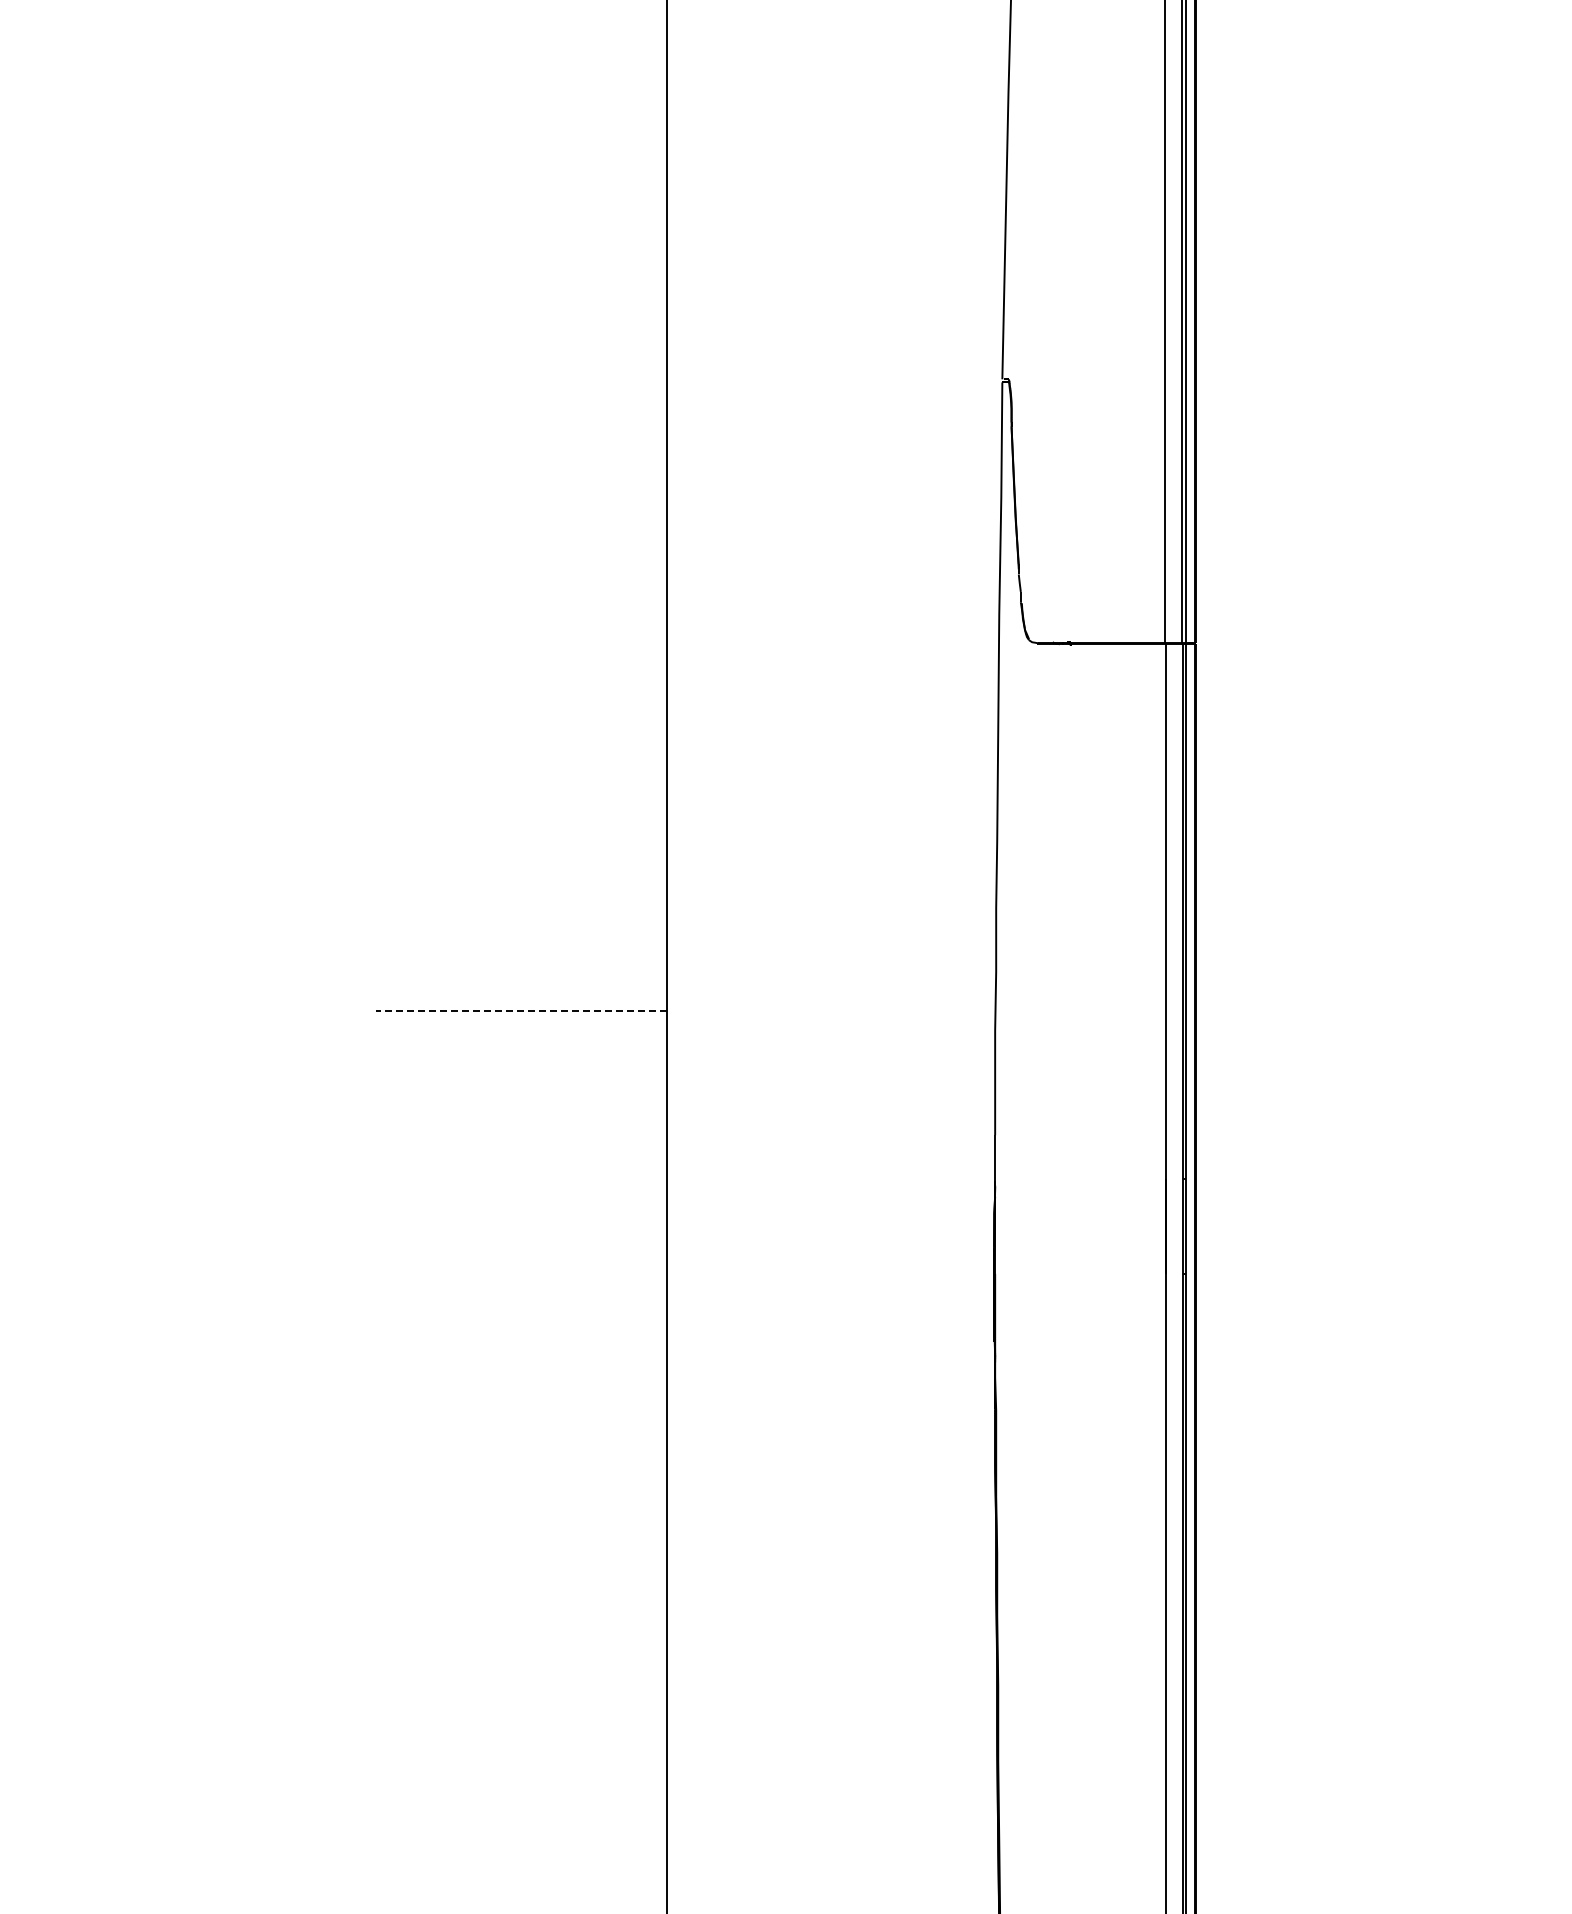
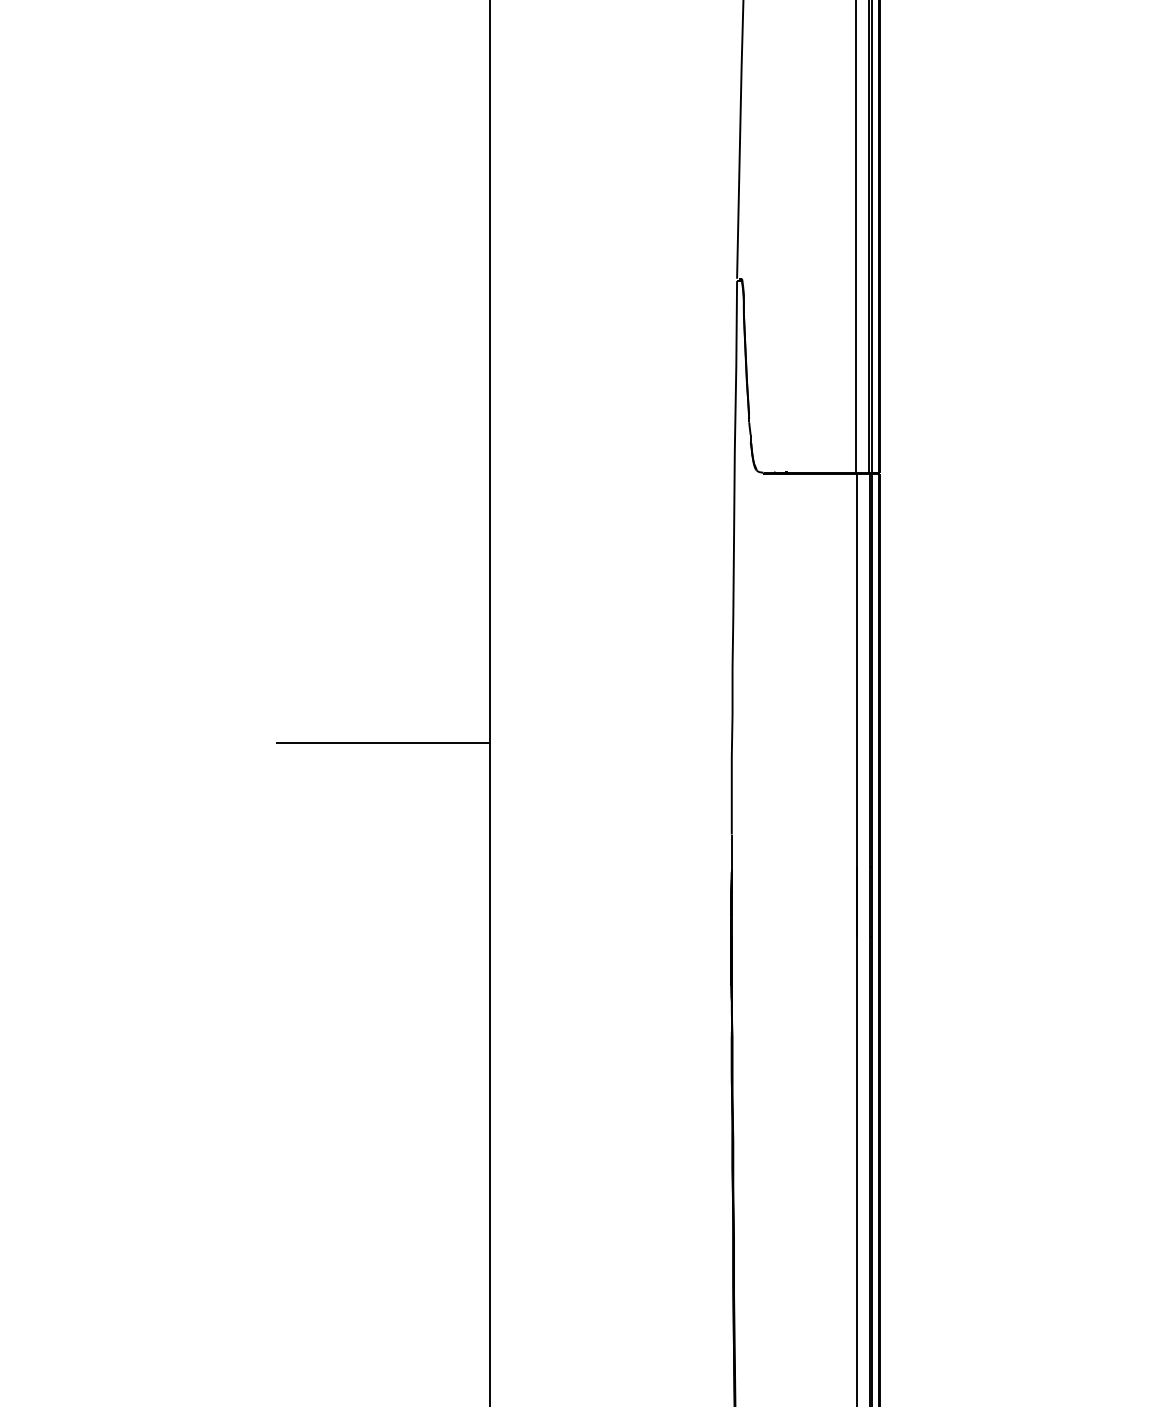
line: (521, 1010) -> (383, 742), dashed -> solid

